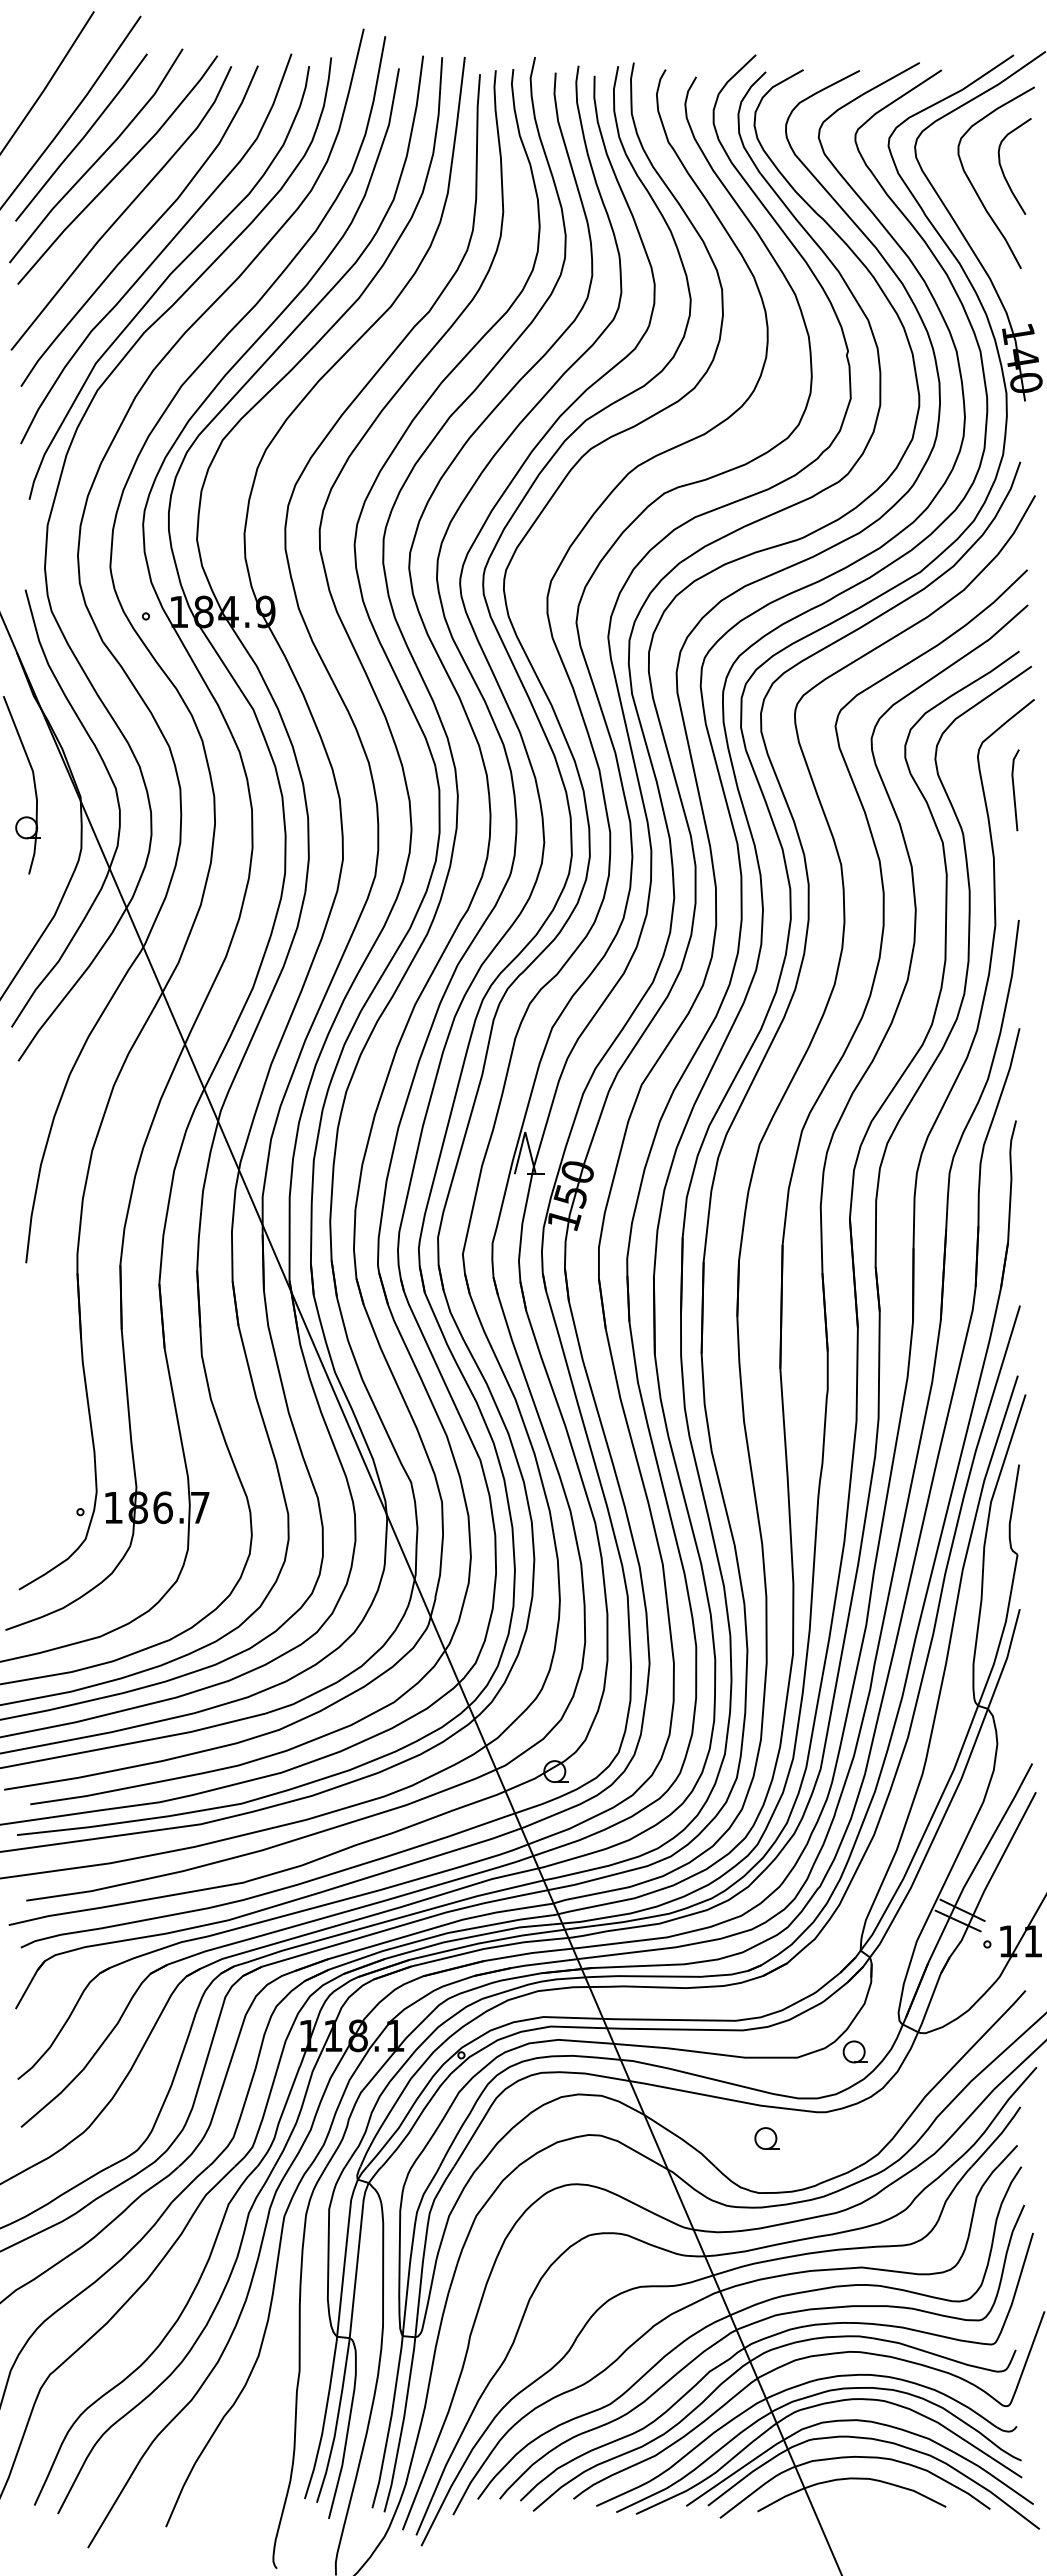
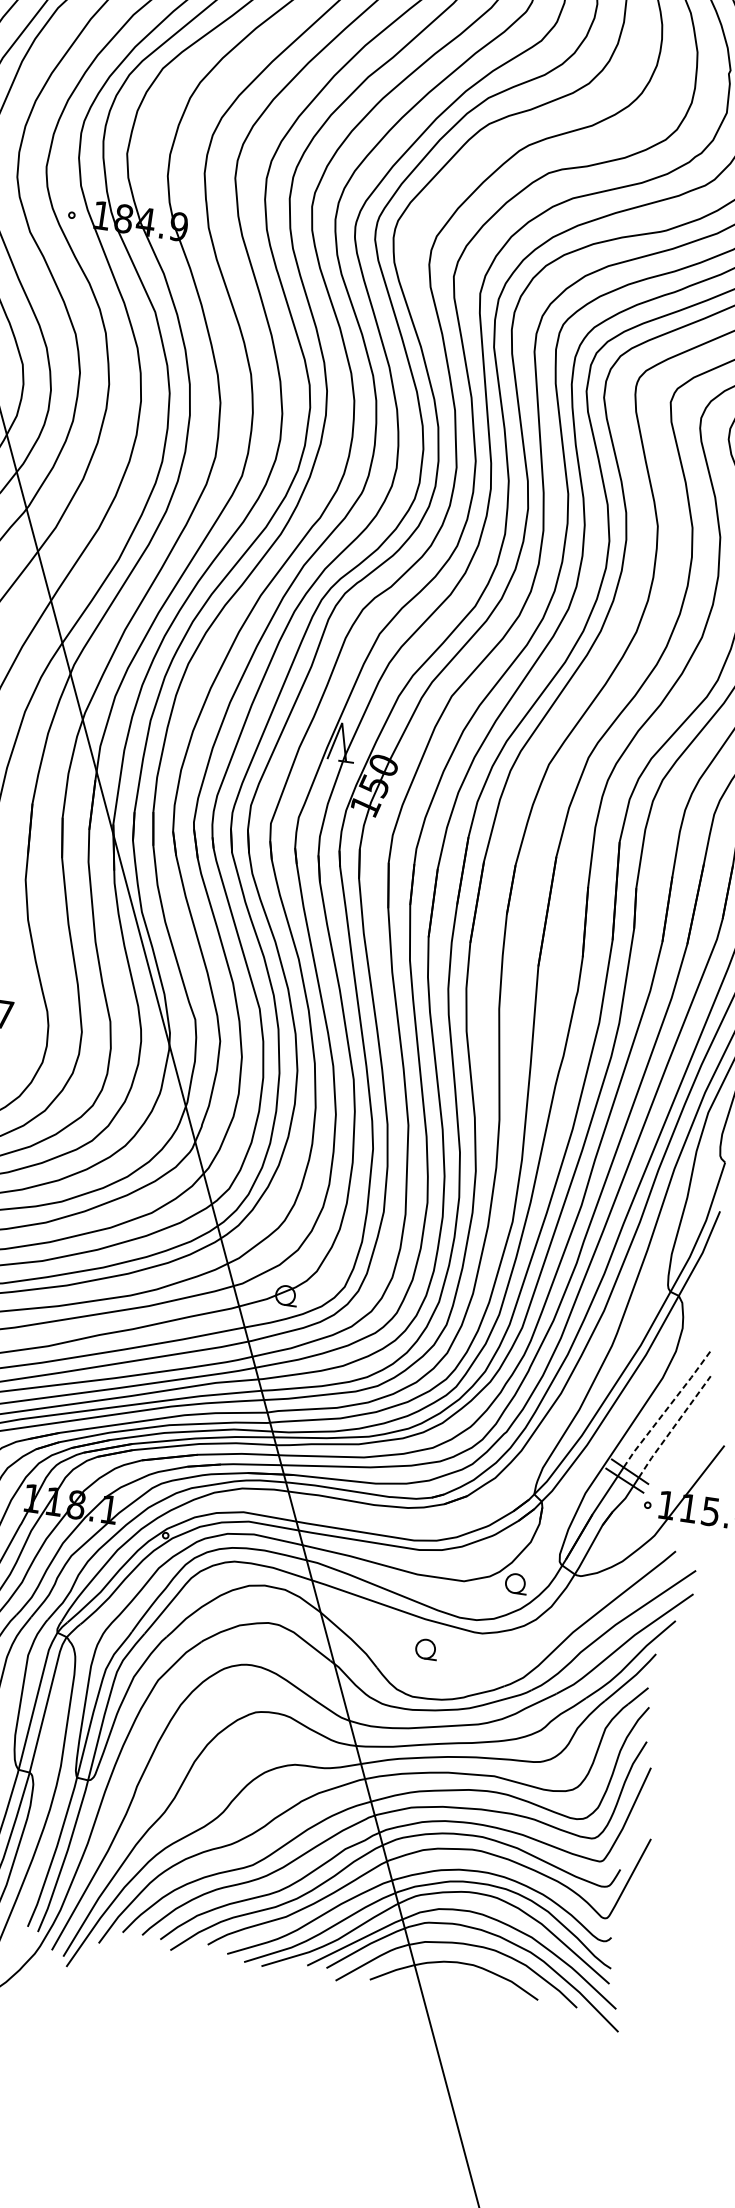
line: (993, 1835) -> (667, 1409), solid -> dashed
line: (1003, 1854) -> (673, 1427), solid -> dashed

